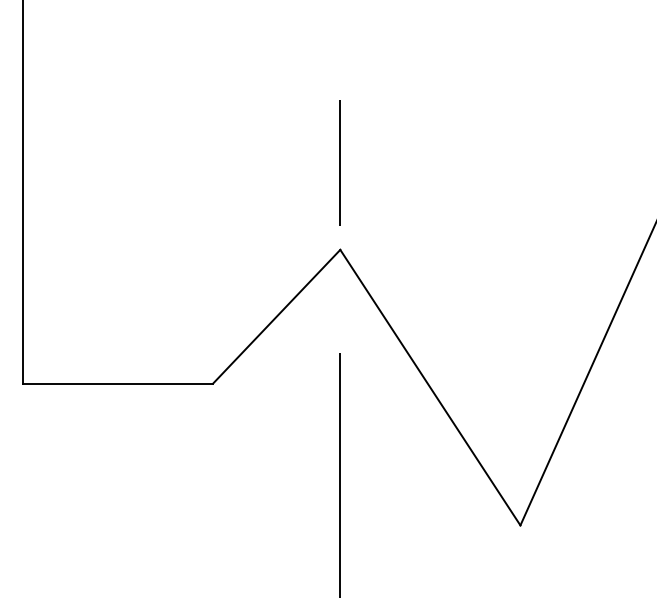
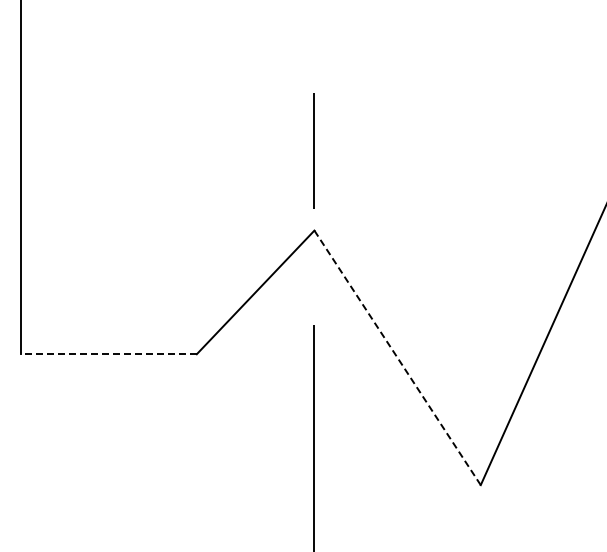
line: (117, 383) -> (108, 354), solid -> dashed
line: (430, 387) -> (397, 357), solid -> dashed

